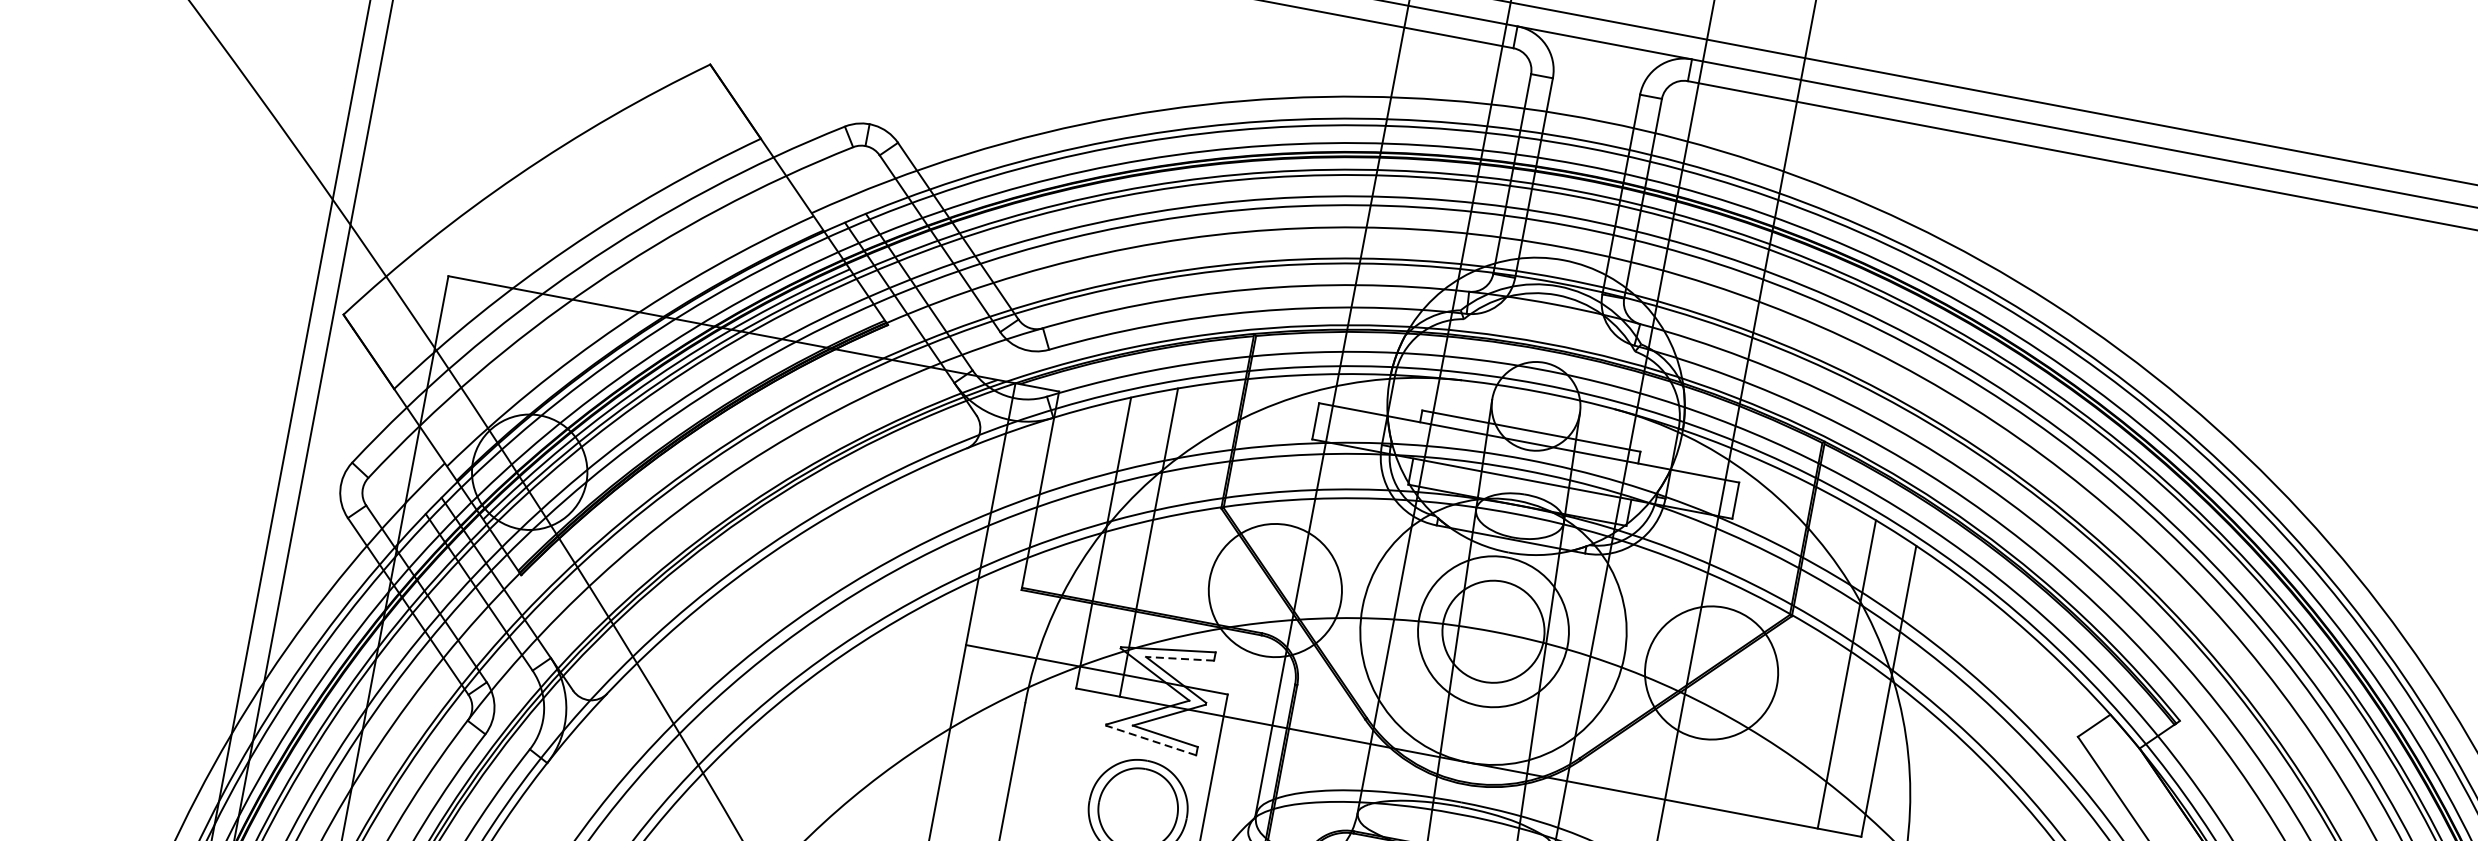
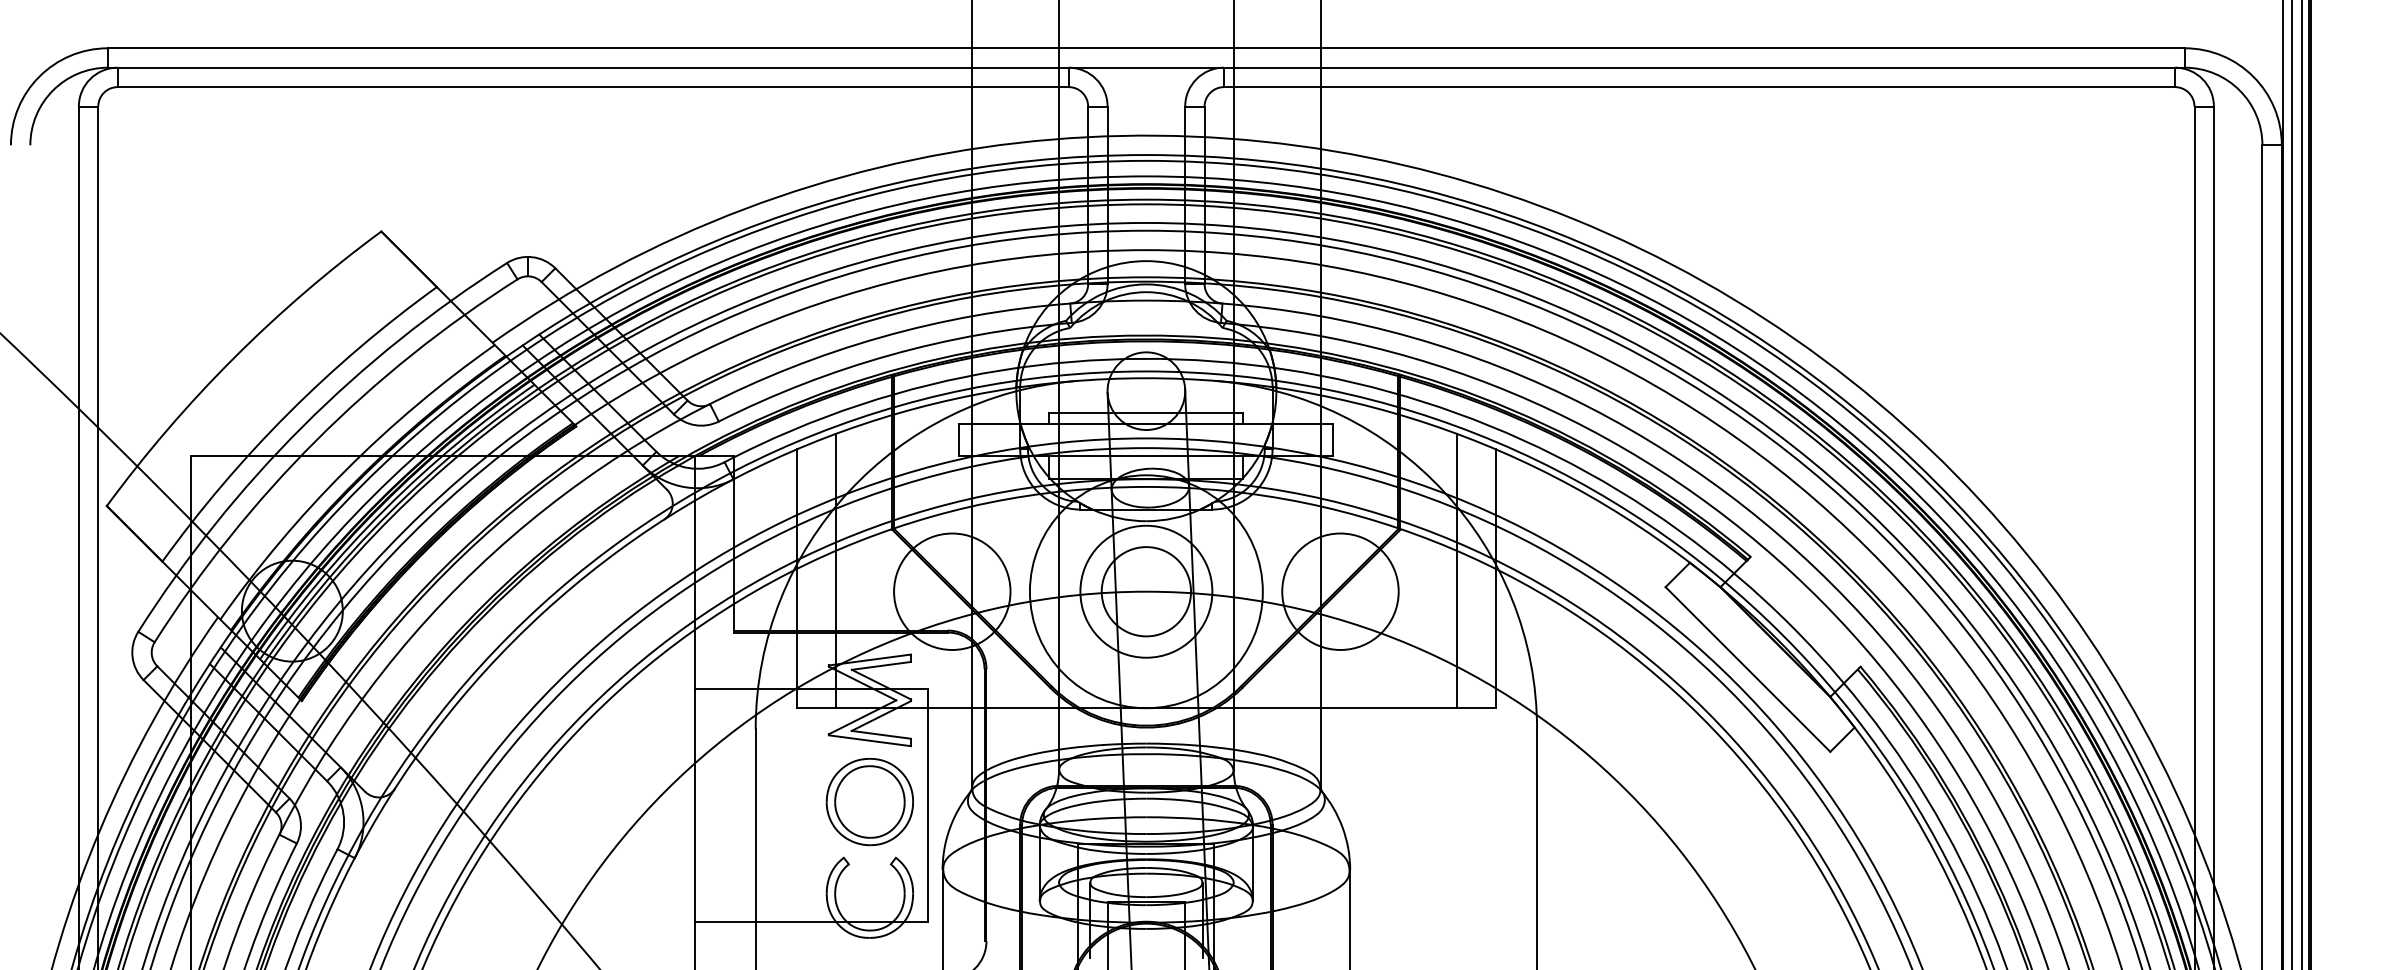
line: (1180, 658) -> (881, 665), dashed -> solid
line: (1150, 740) -> (869, 740), dashed -> solid

